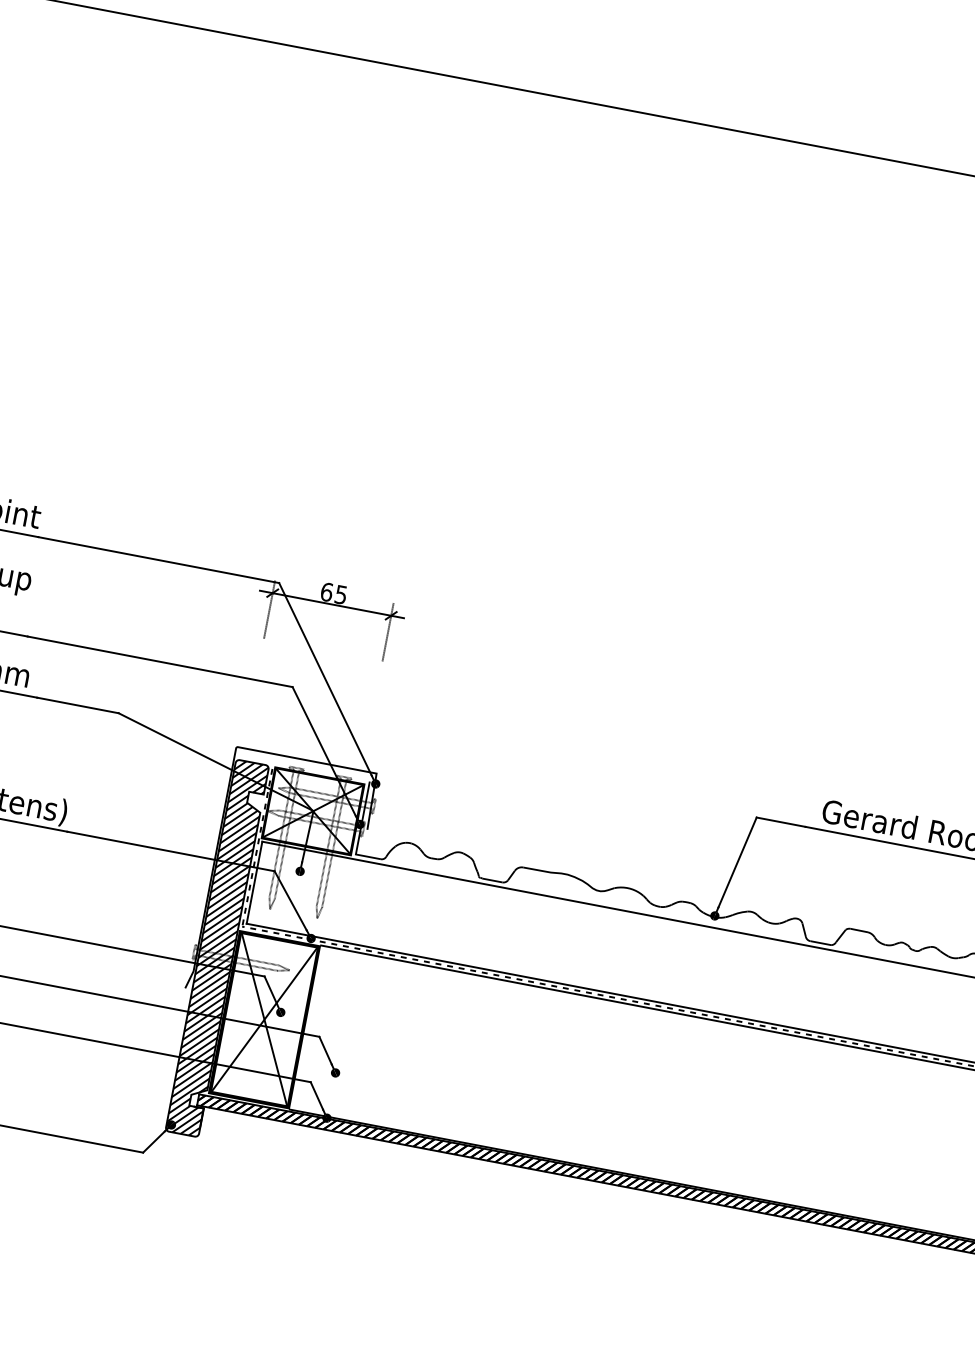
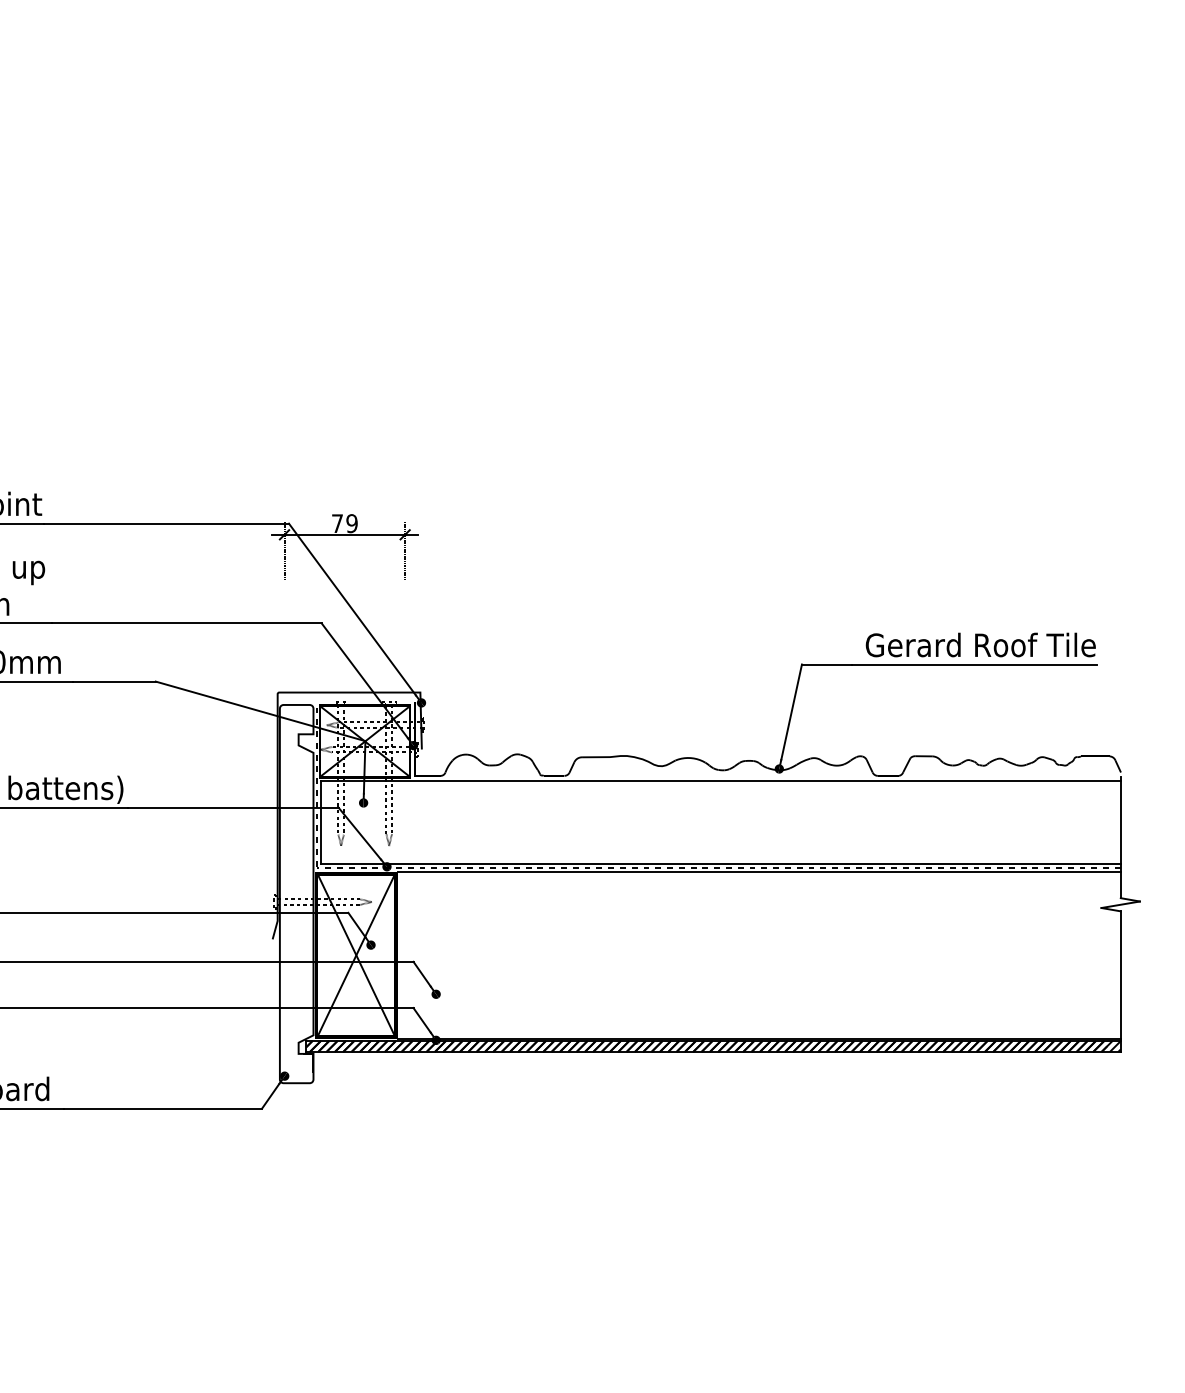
text: (333, 593) -> (344, 523), 65 -> 79
hatch: (217, 947) -> (296, 893), removed

